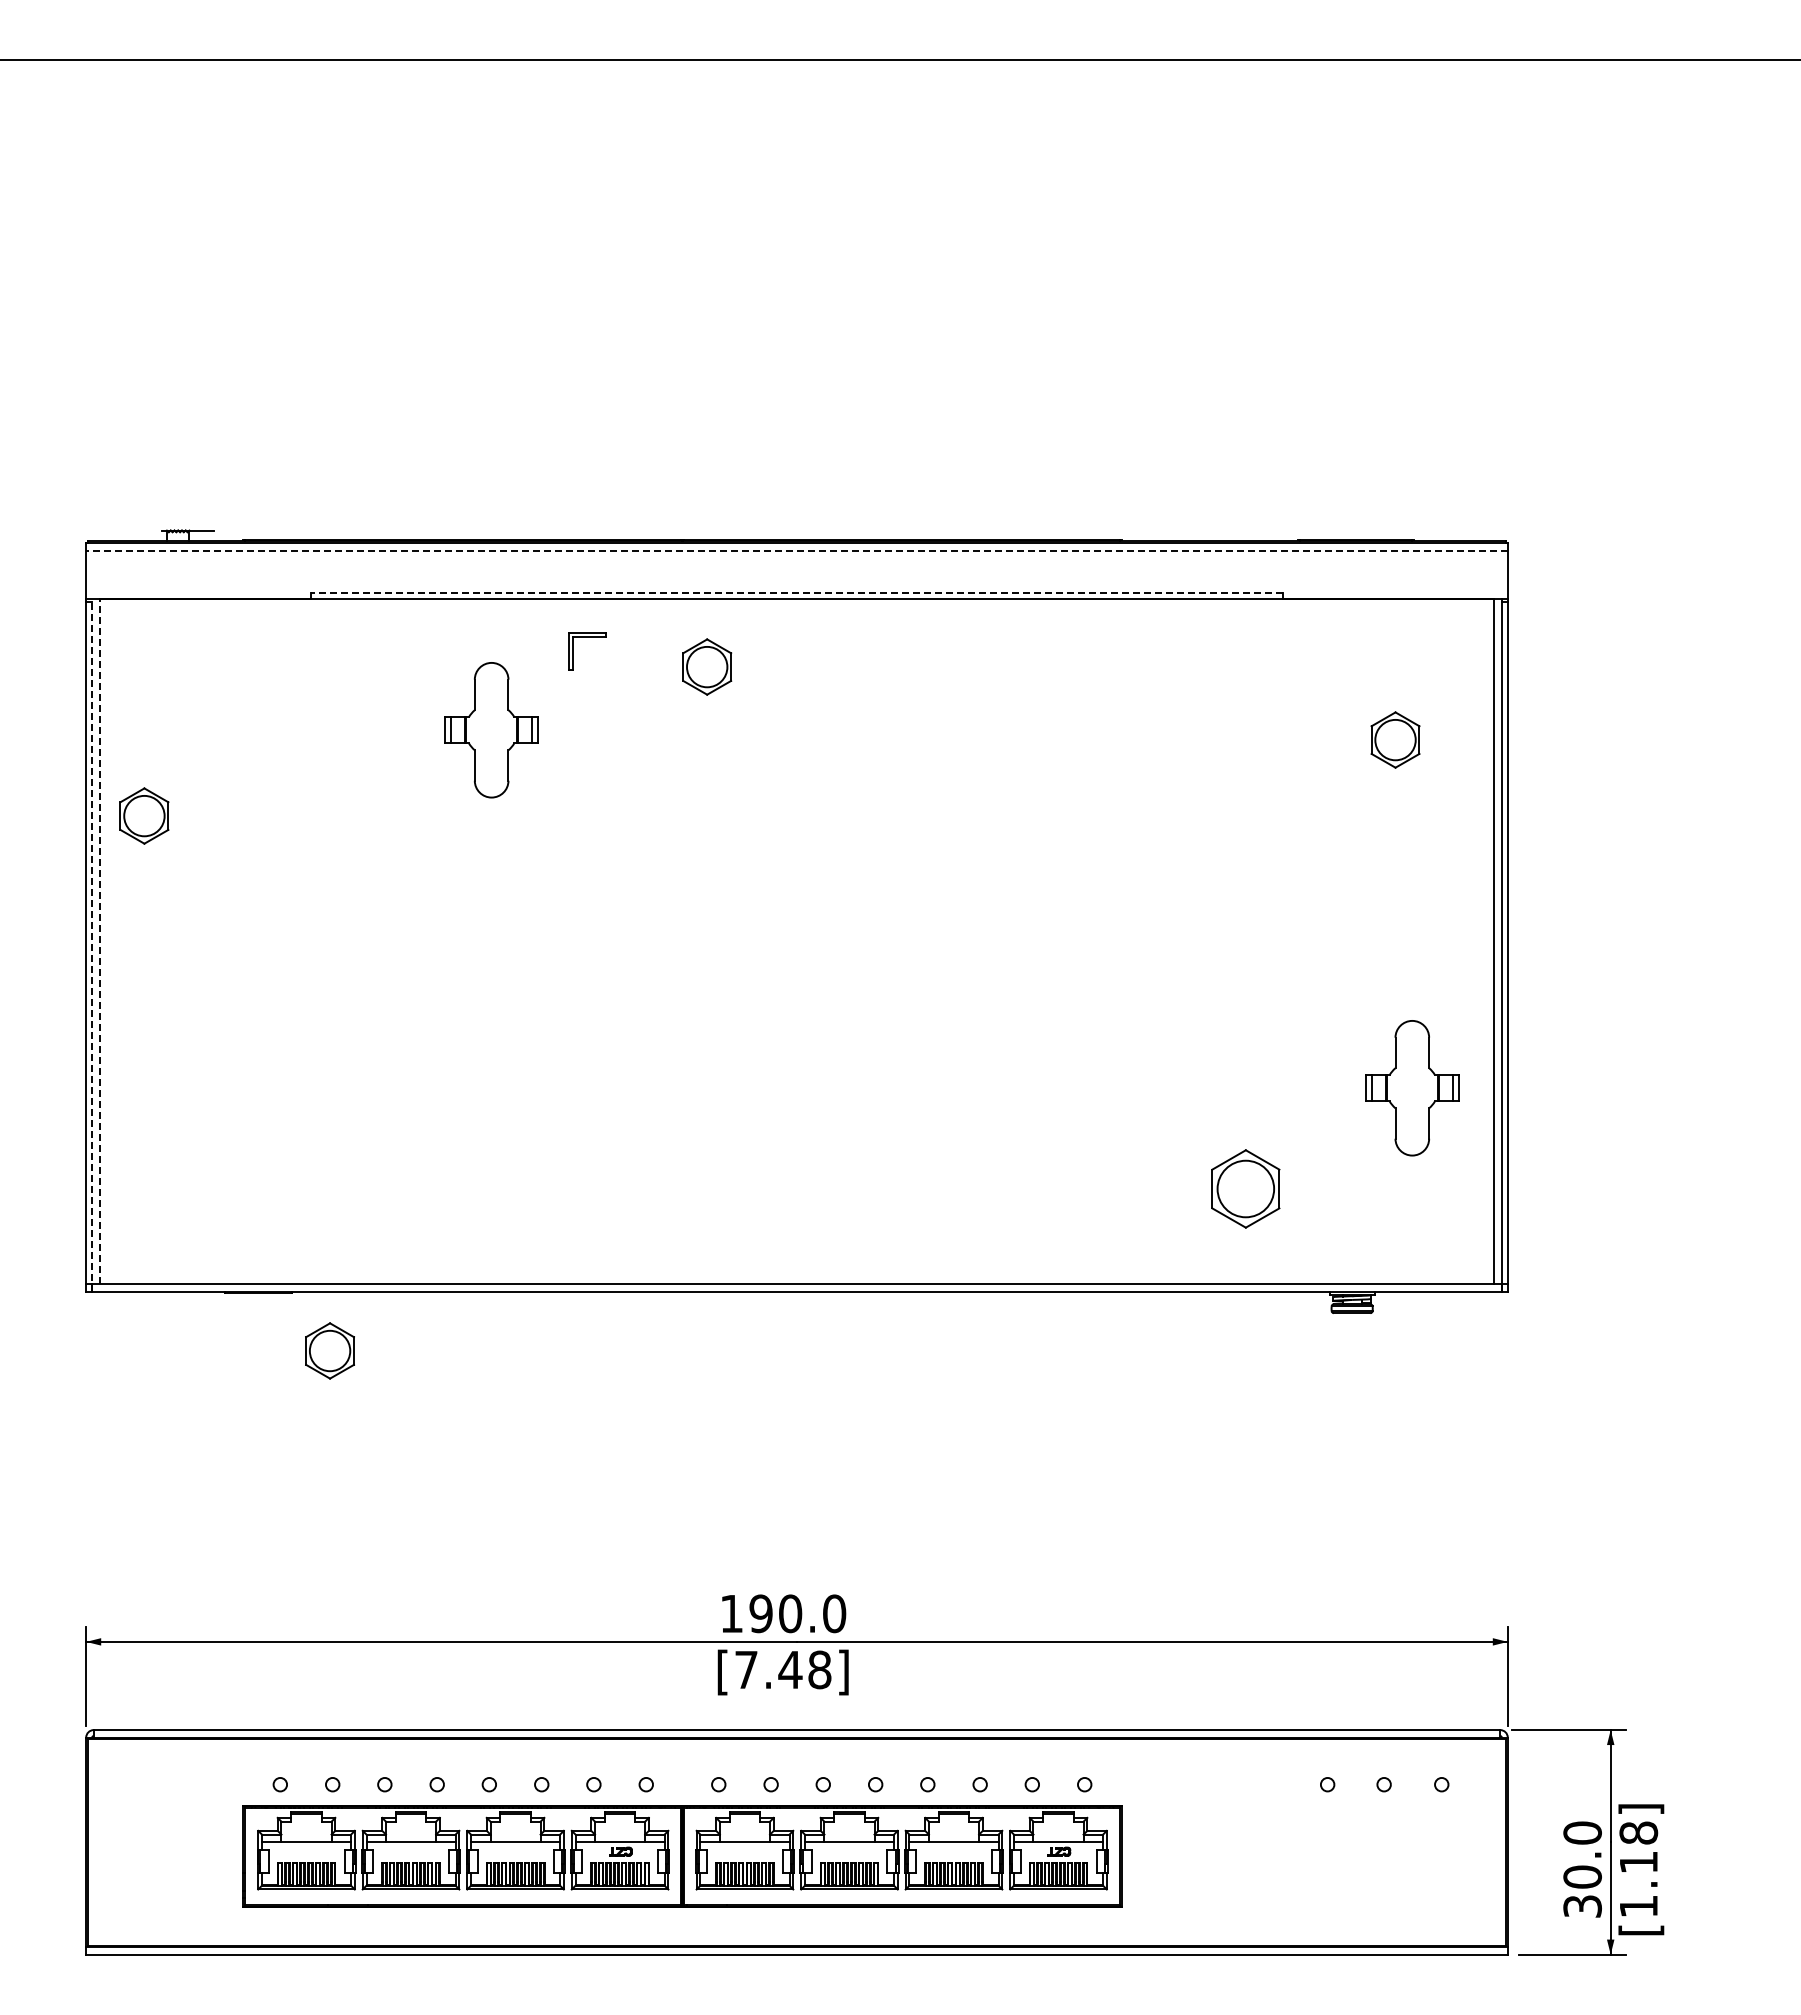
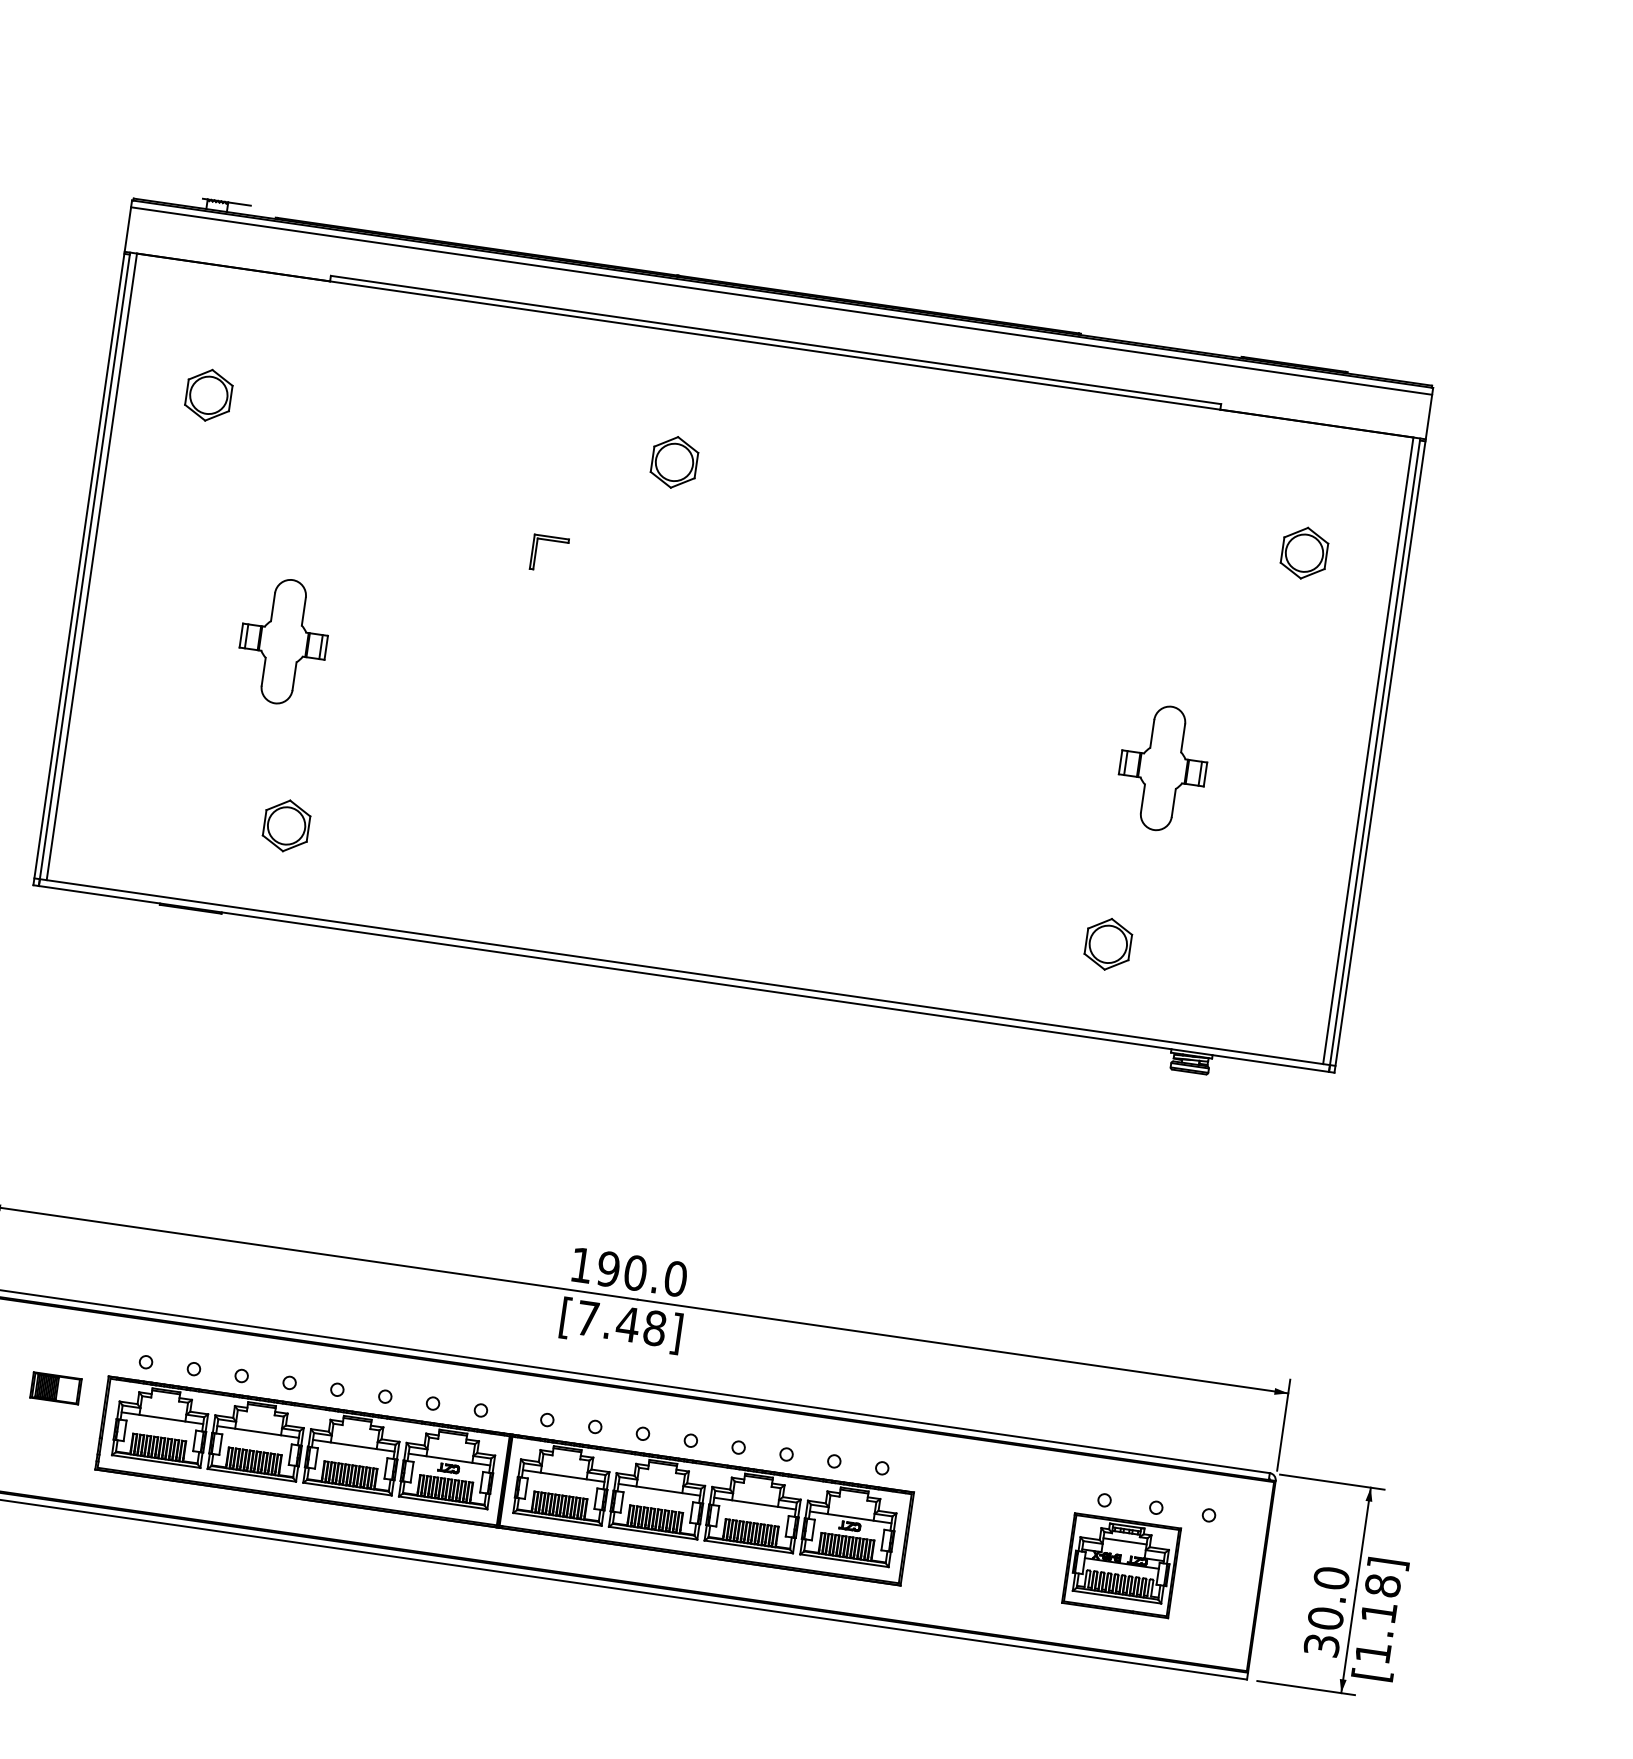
line: (796, 550) -> (781, 300), dashed -> solid
line: (796, 593) -> (775, 340), dashed -> solid
part: (587, 637) -> (551, 541), moved
part: (707, 666) -> (674, 461), moved
part: (491, 730) -> (283, 641), moved
part: (144, 815) -> (208, 394), moved
line: (99, 941) -> (91, 566), dashed -> solid
line: (92, 944) -> (84, 568), dashed -> solid
part: (1412, 1088) -> (1163, 768), moved
part: (1245, 1188) -> (1108, 943), size x0.71
part: (329, 1350) -> (286, 825), moved
part: (187, 1826) -> (55, 1388), added
part: (1355, 1851) -> (1121, 1565), added

